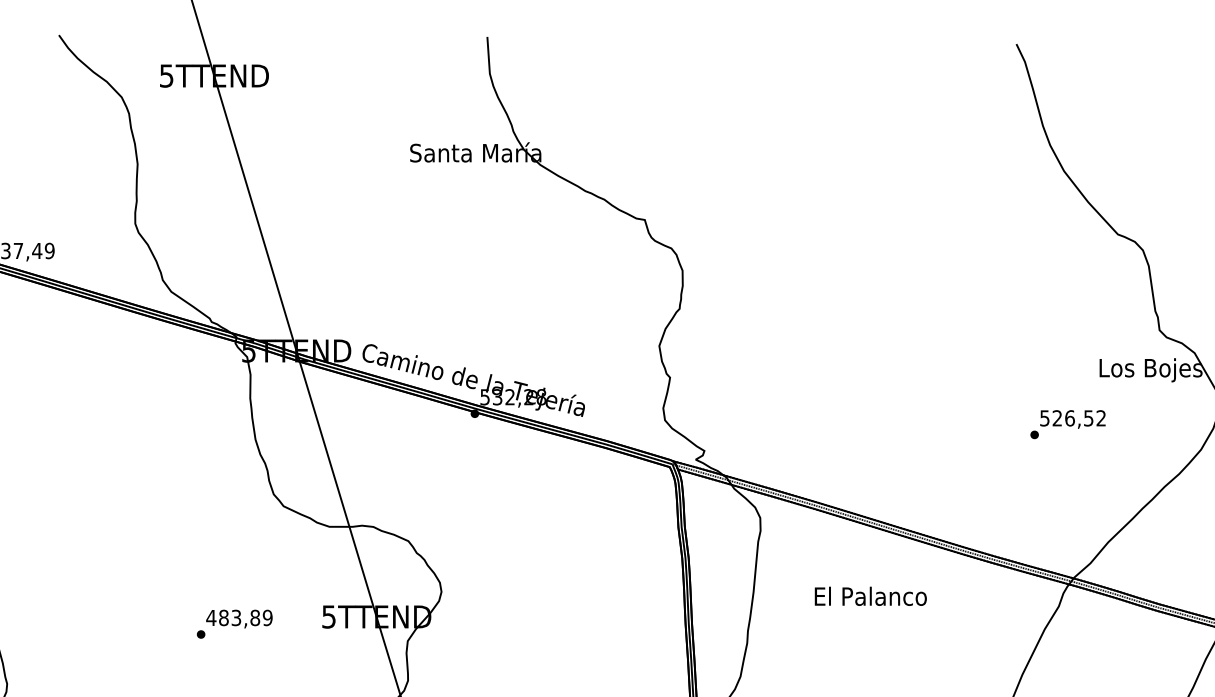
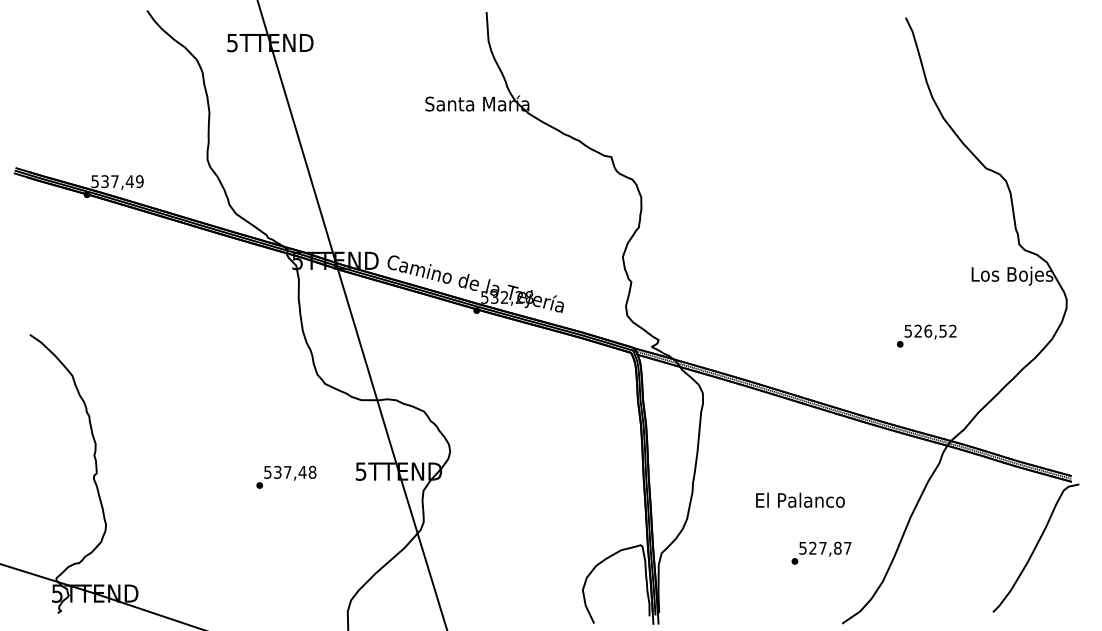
text: (1067, 423) -> (926, 335), moved
text: (870, 595) -> (800, 499), moved
text: (238, 616) -> (289, 471), 483,89 -> 537,48

